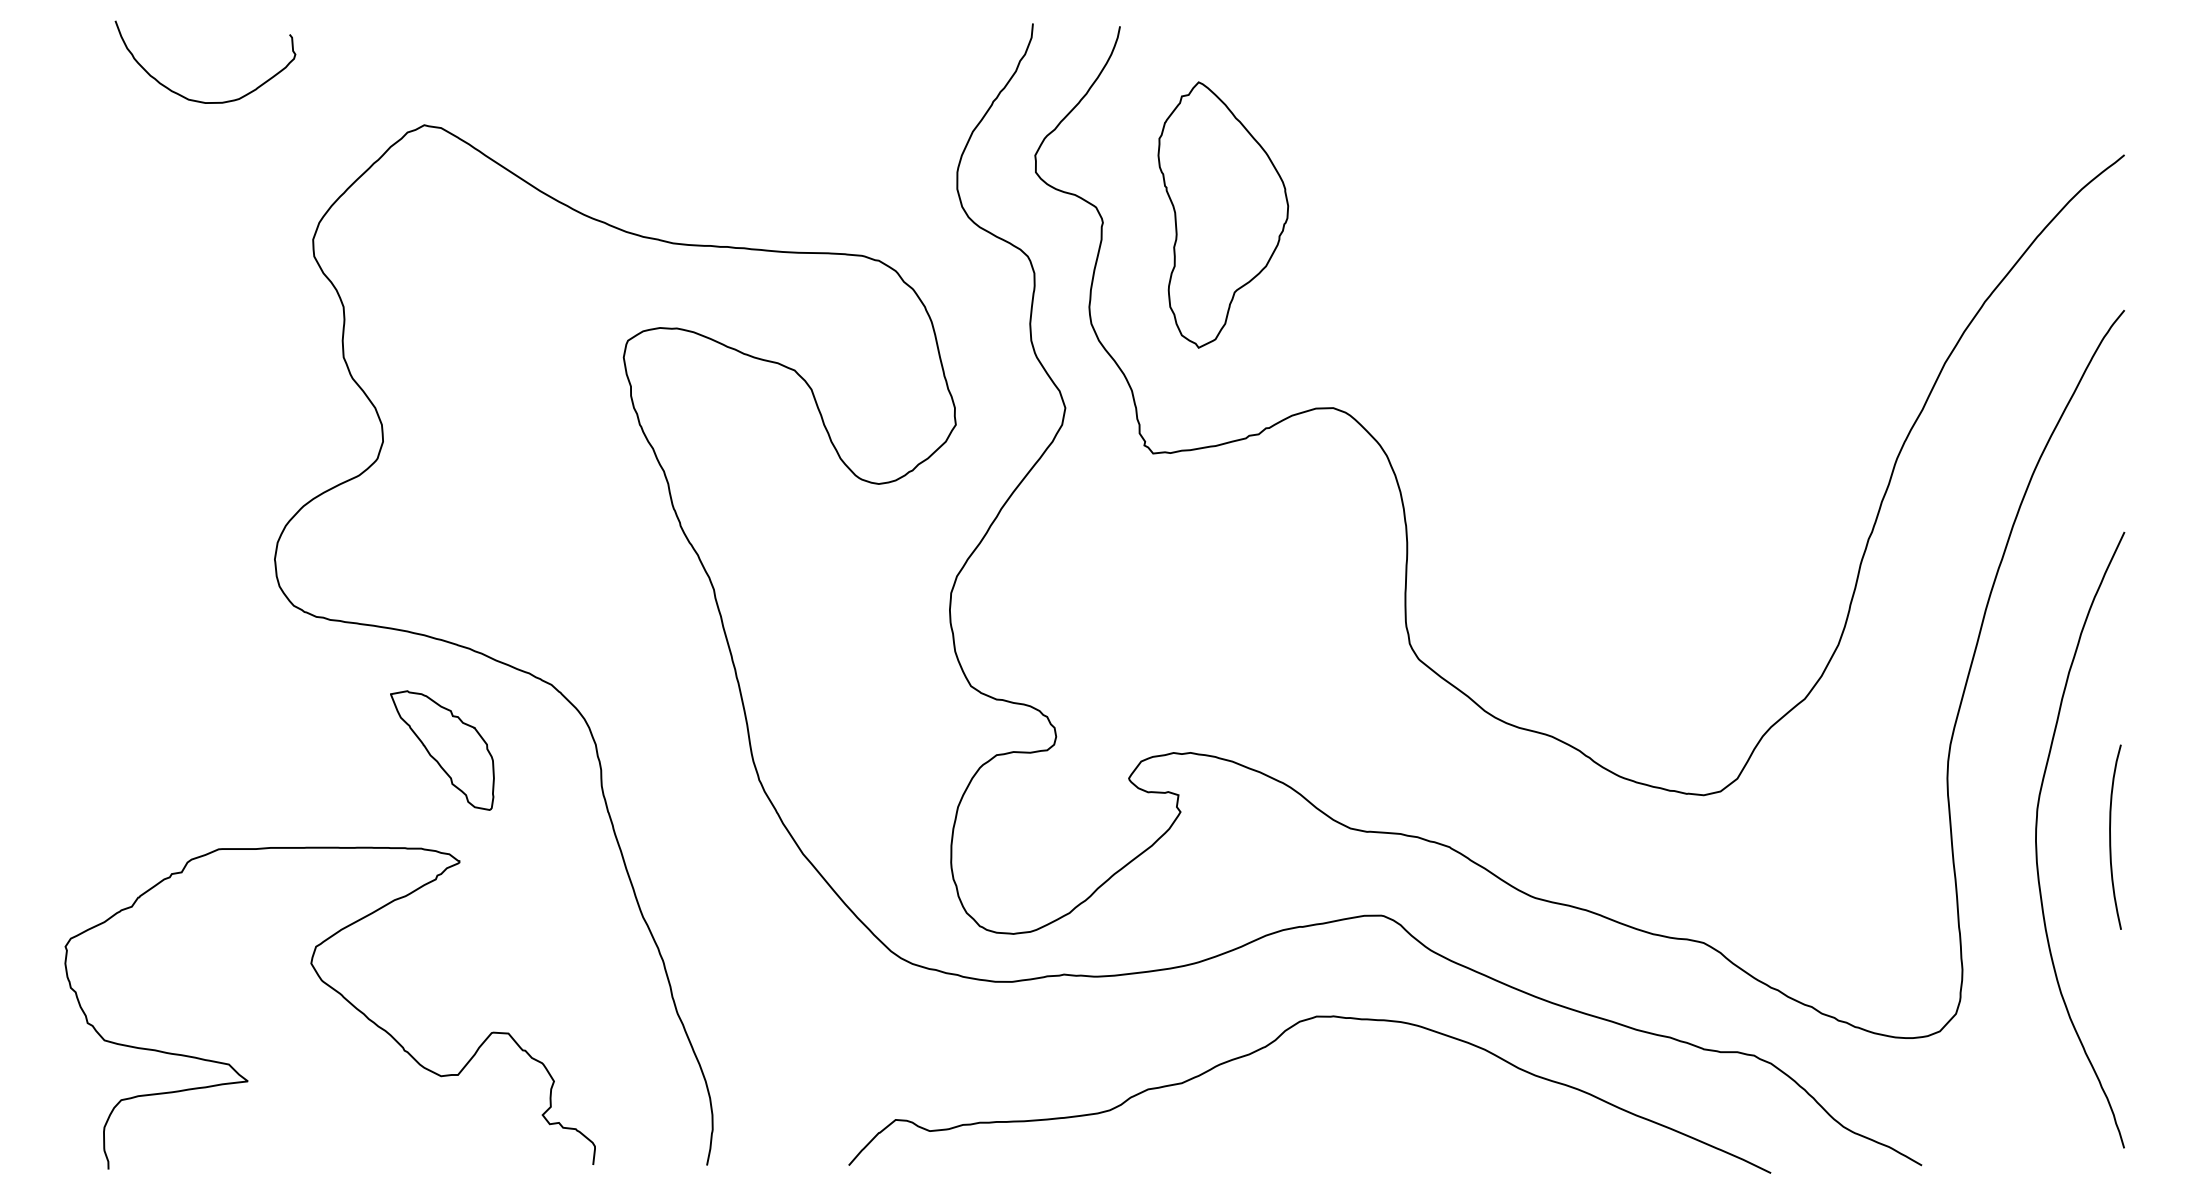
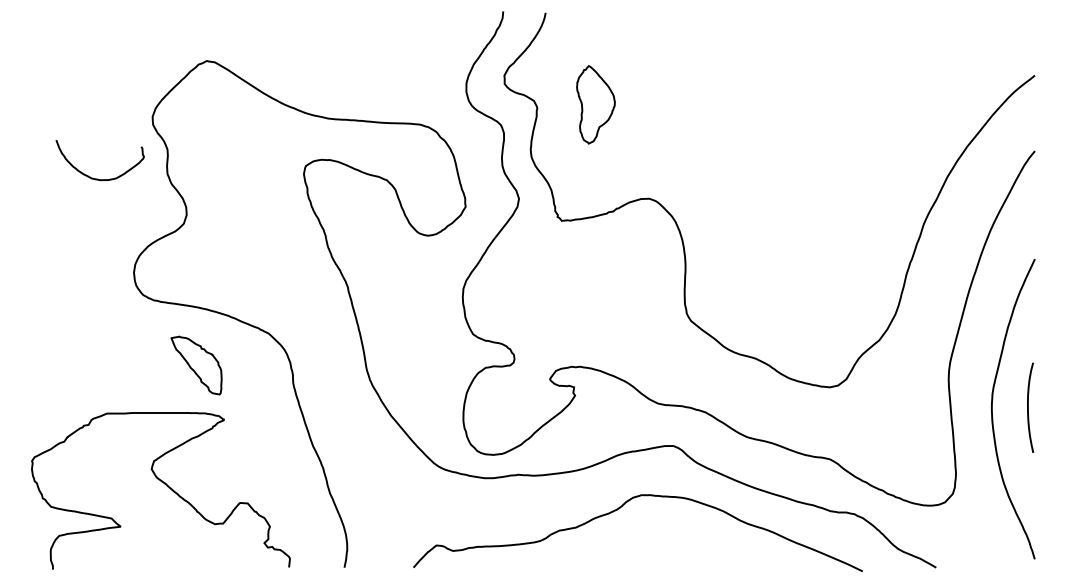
curve: (191, 97) -> (93, 177), moved
part: (1222, 214) -> (595, 104), size x0.6
part: (442, 750) -> (196, 365), moved

